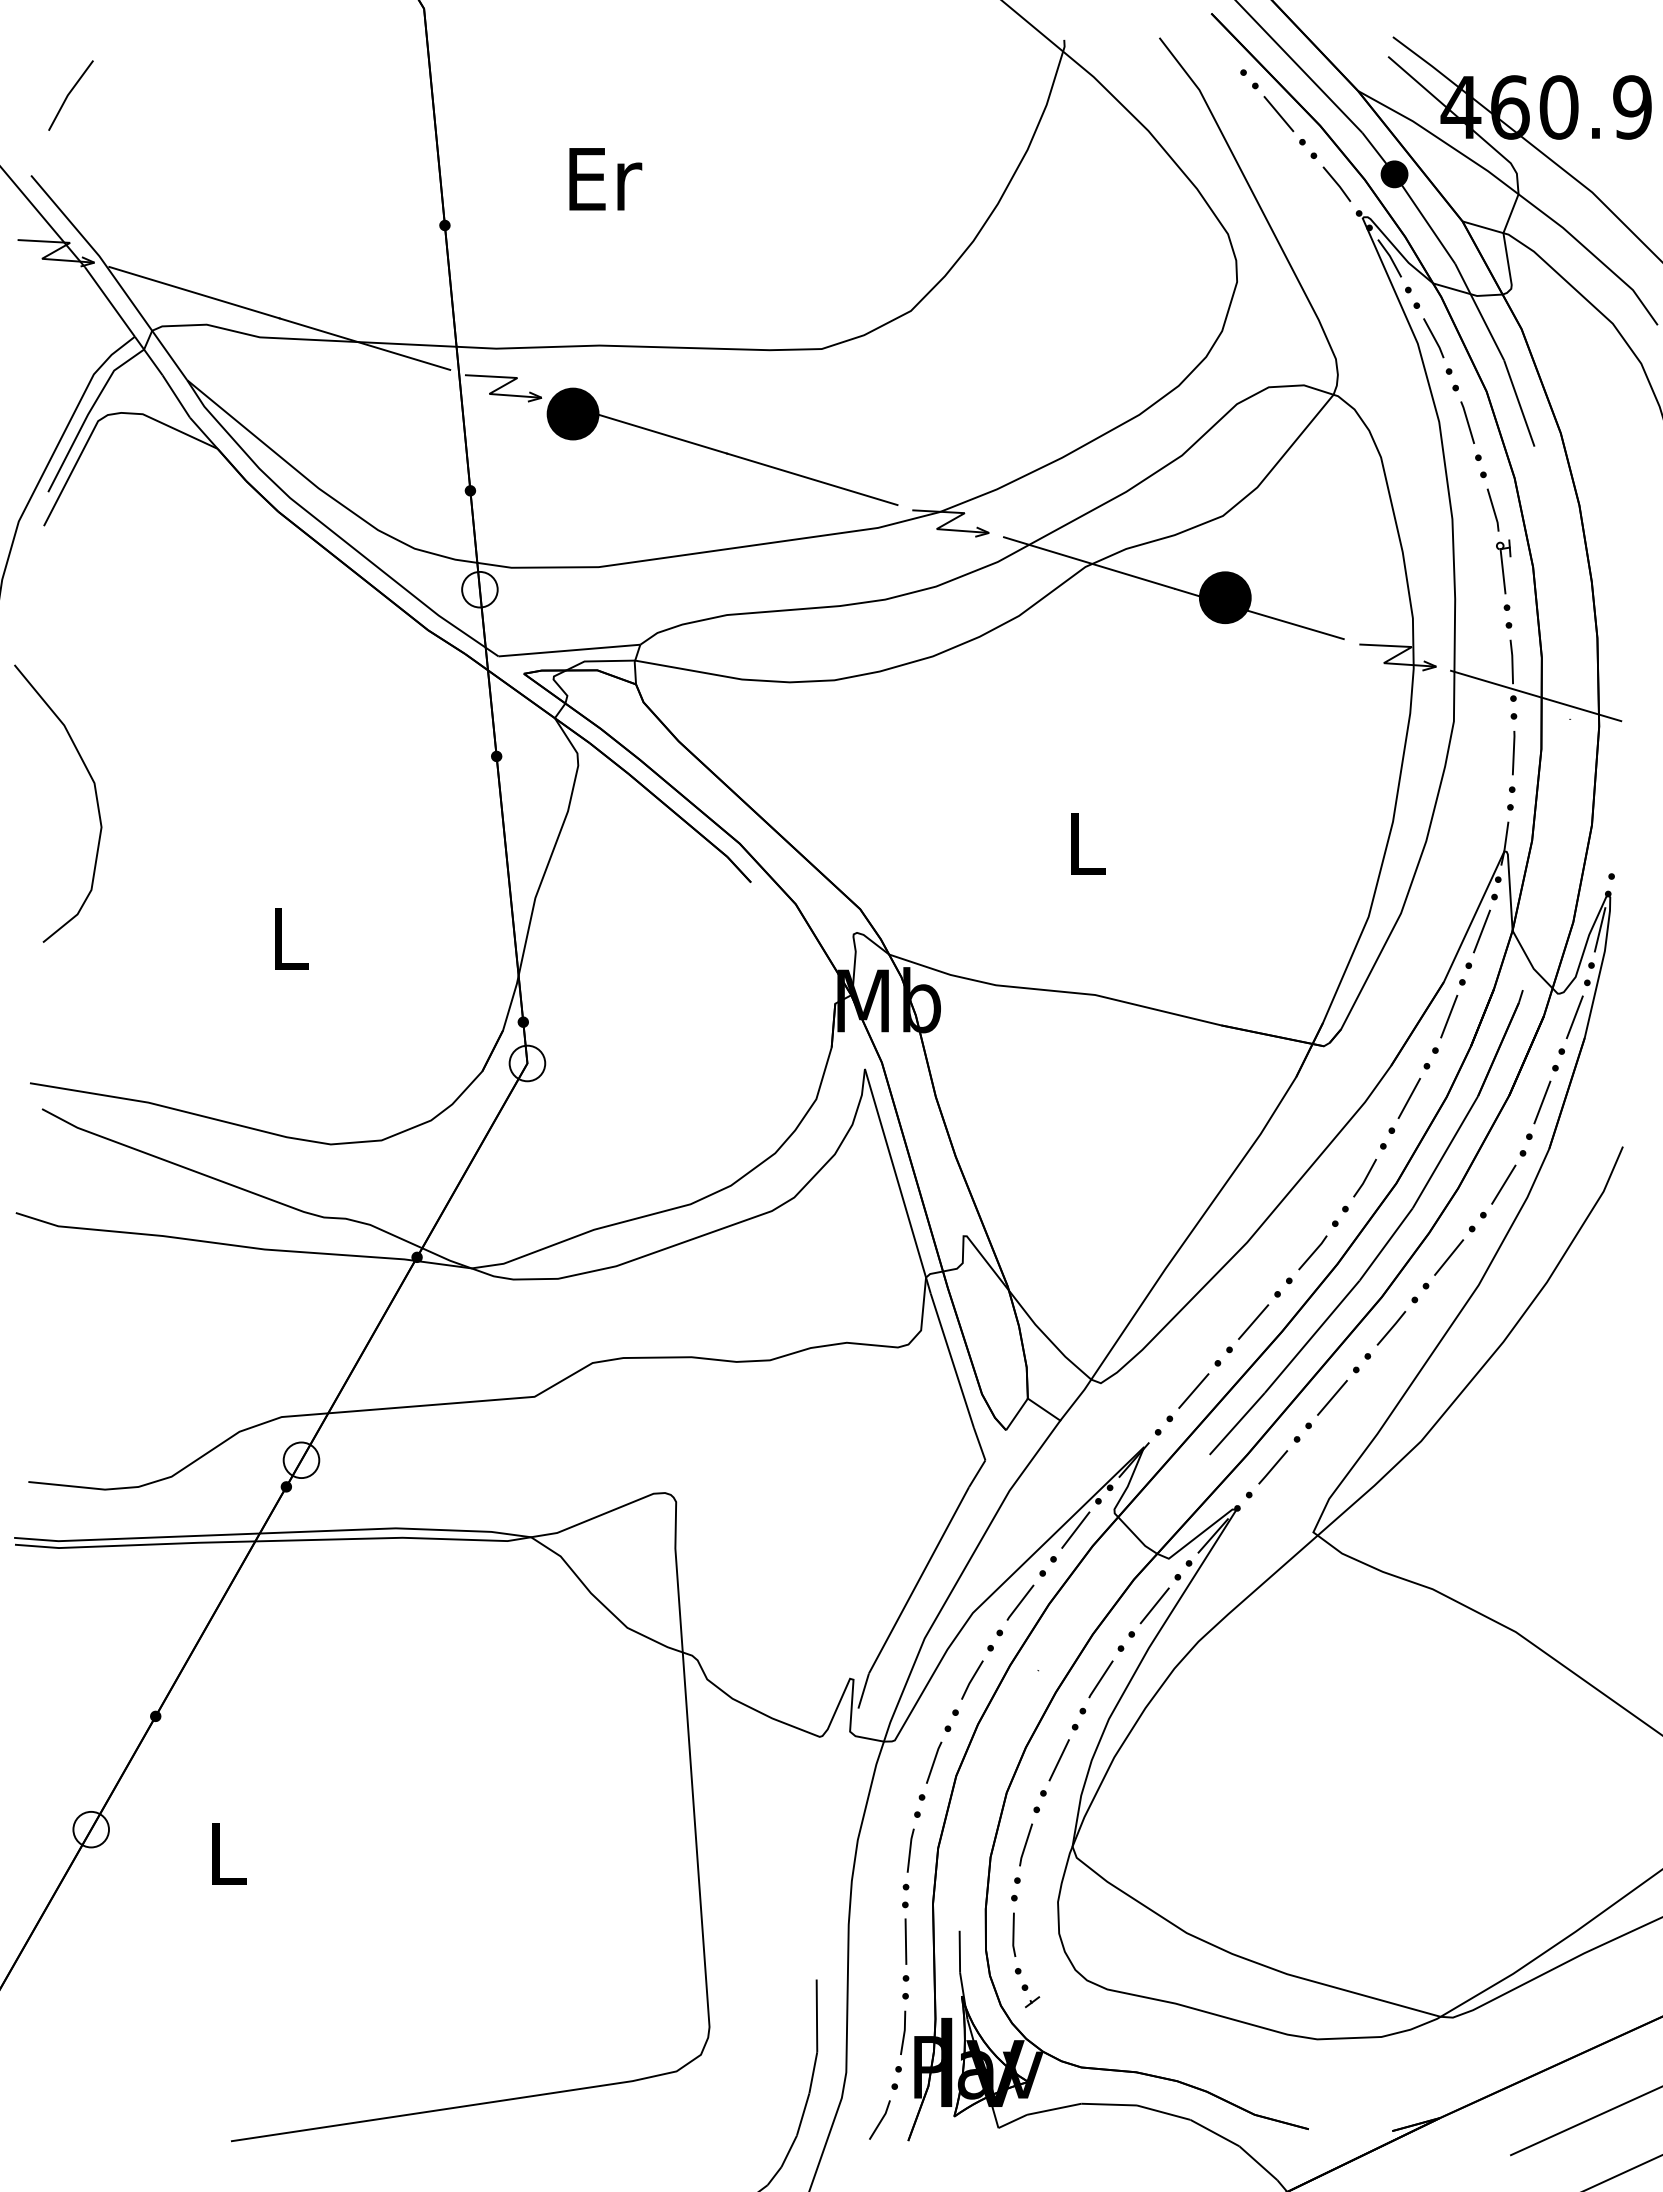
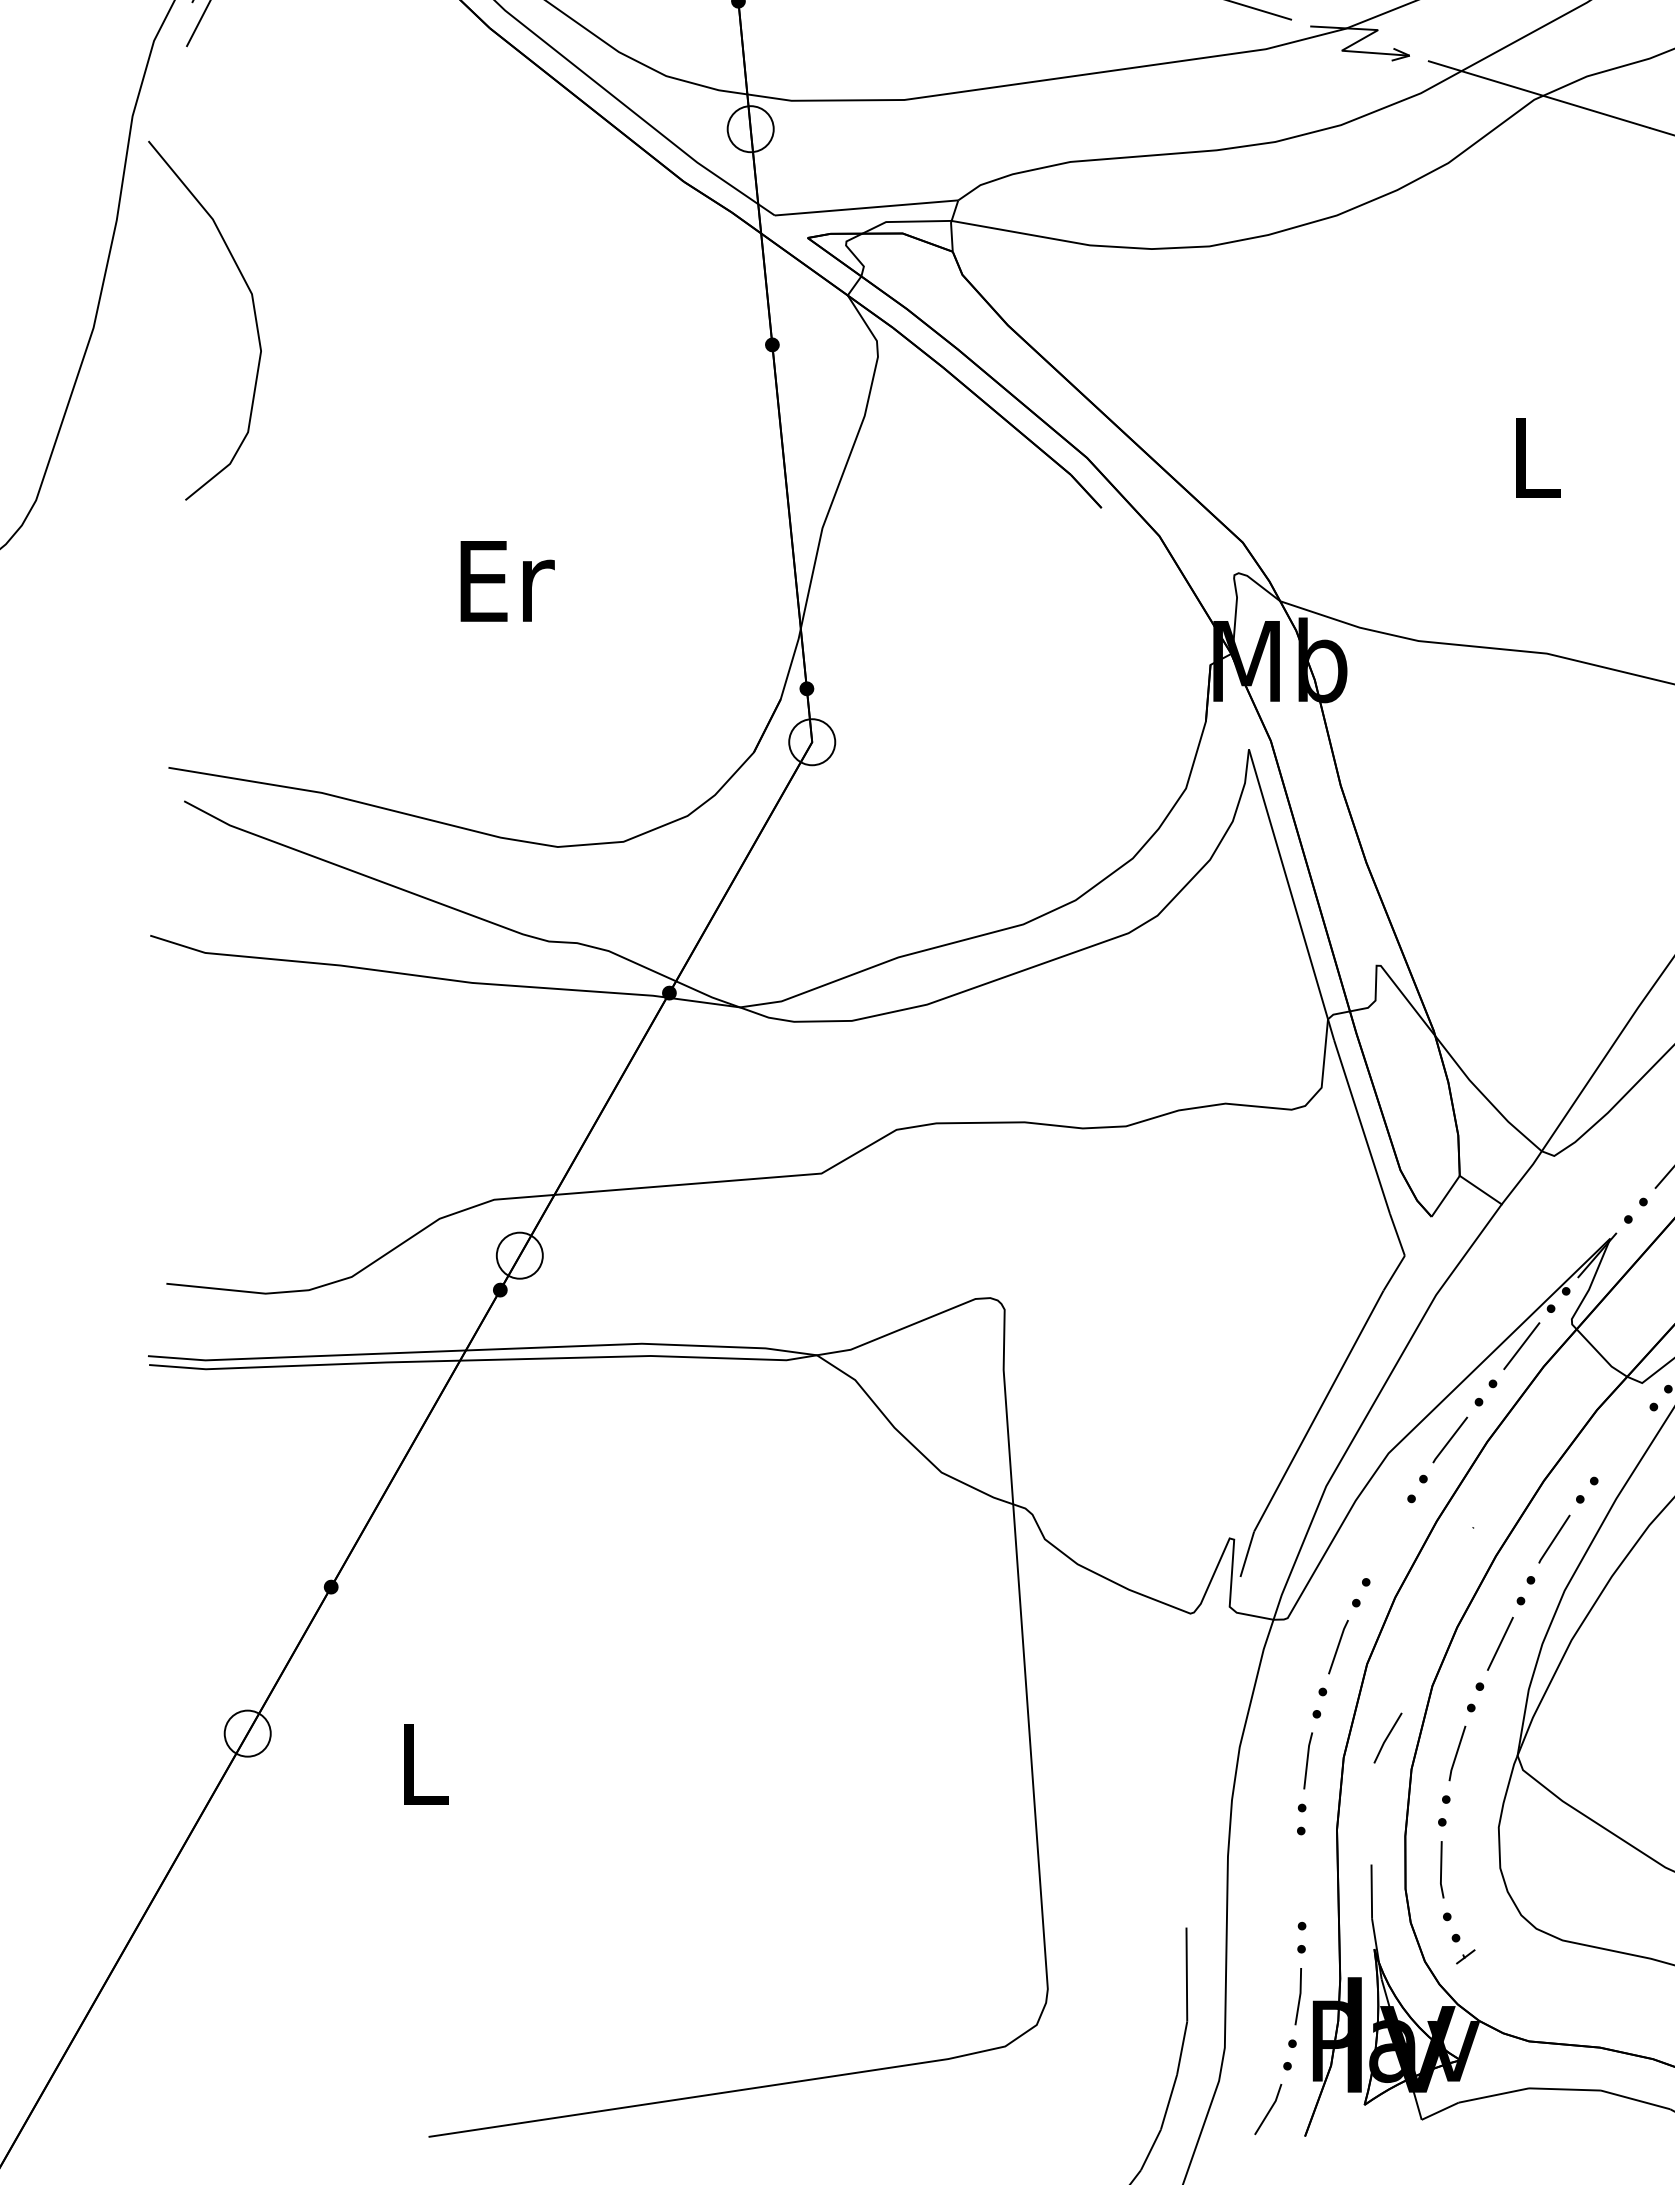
curve: (95, 797) -> (253, 312), moved
text: (291, 939) -> (506, 581), L -> Er
line: (1154, 1605) -> (1623, 1443), removed
line: (972, 1679) -> (1388, 1737), moved
line: (905, 1941) -> (1301, 1878), removed

